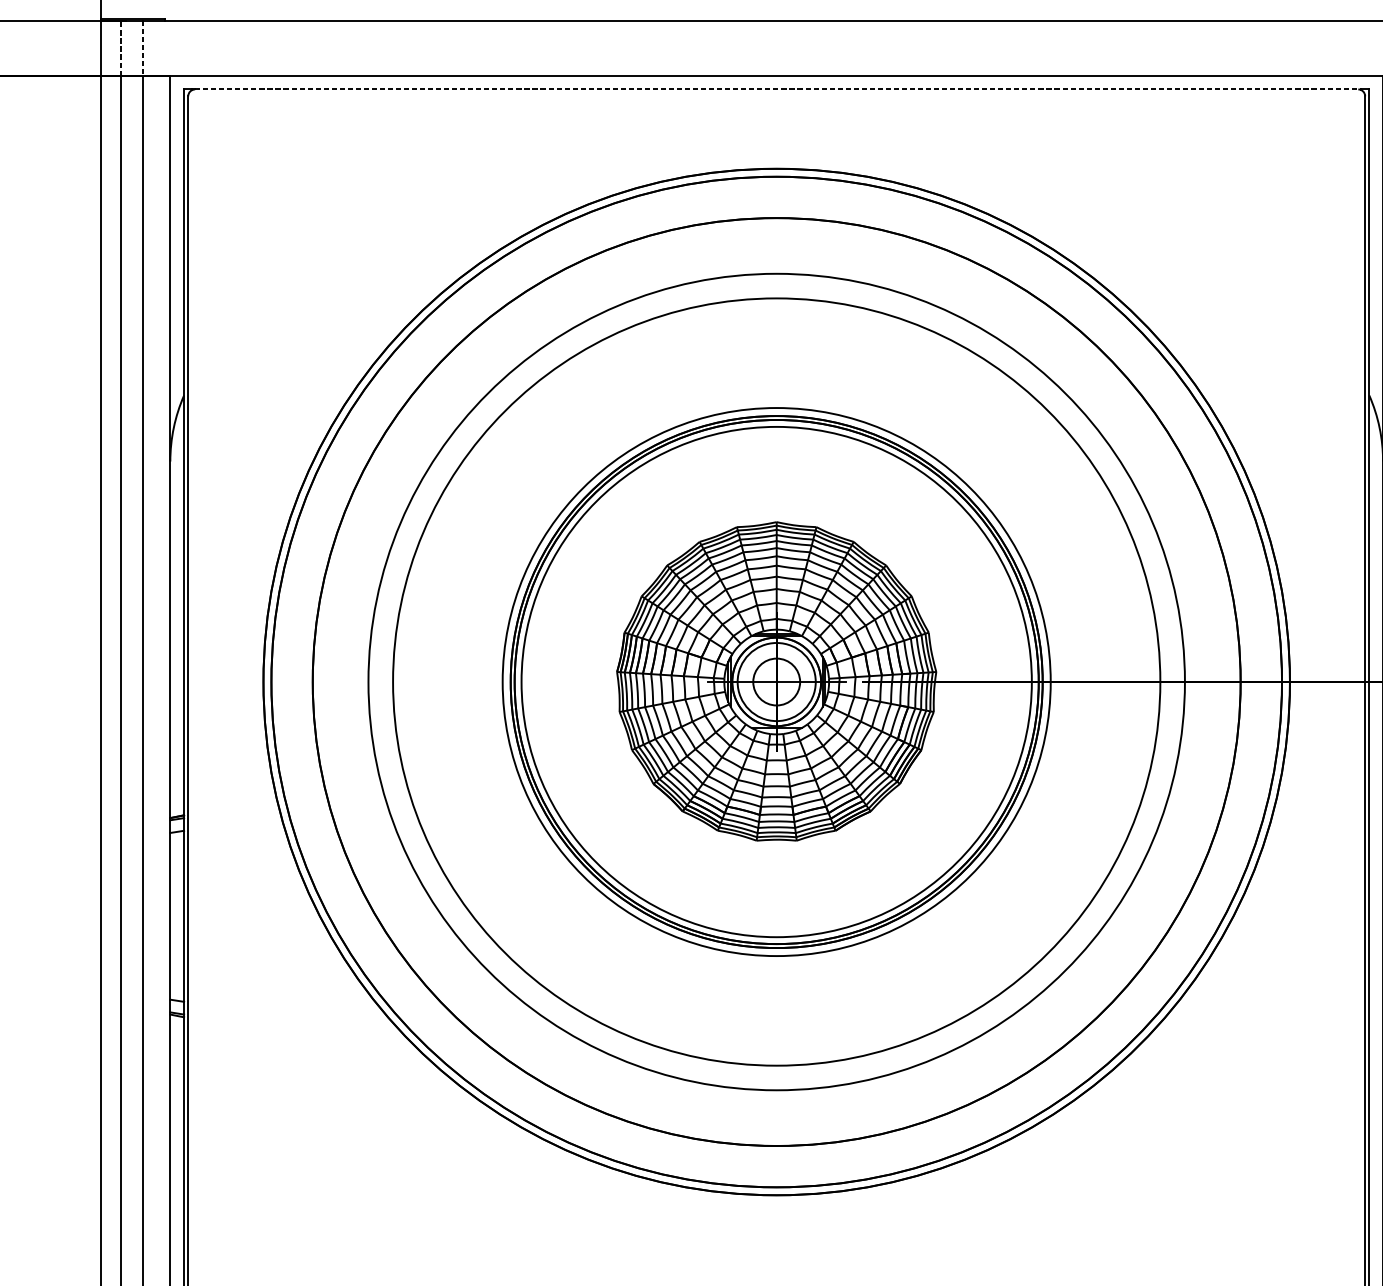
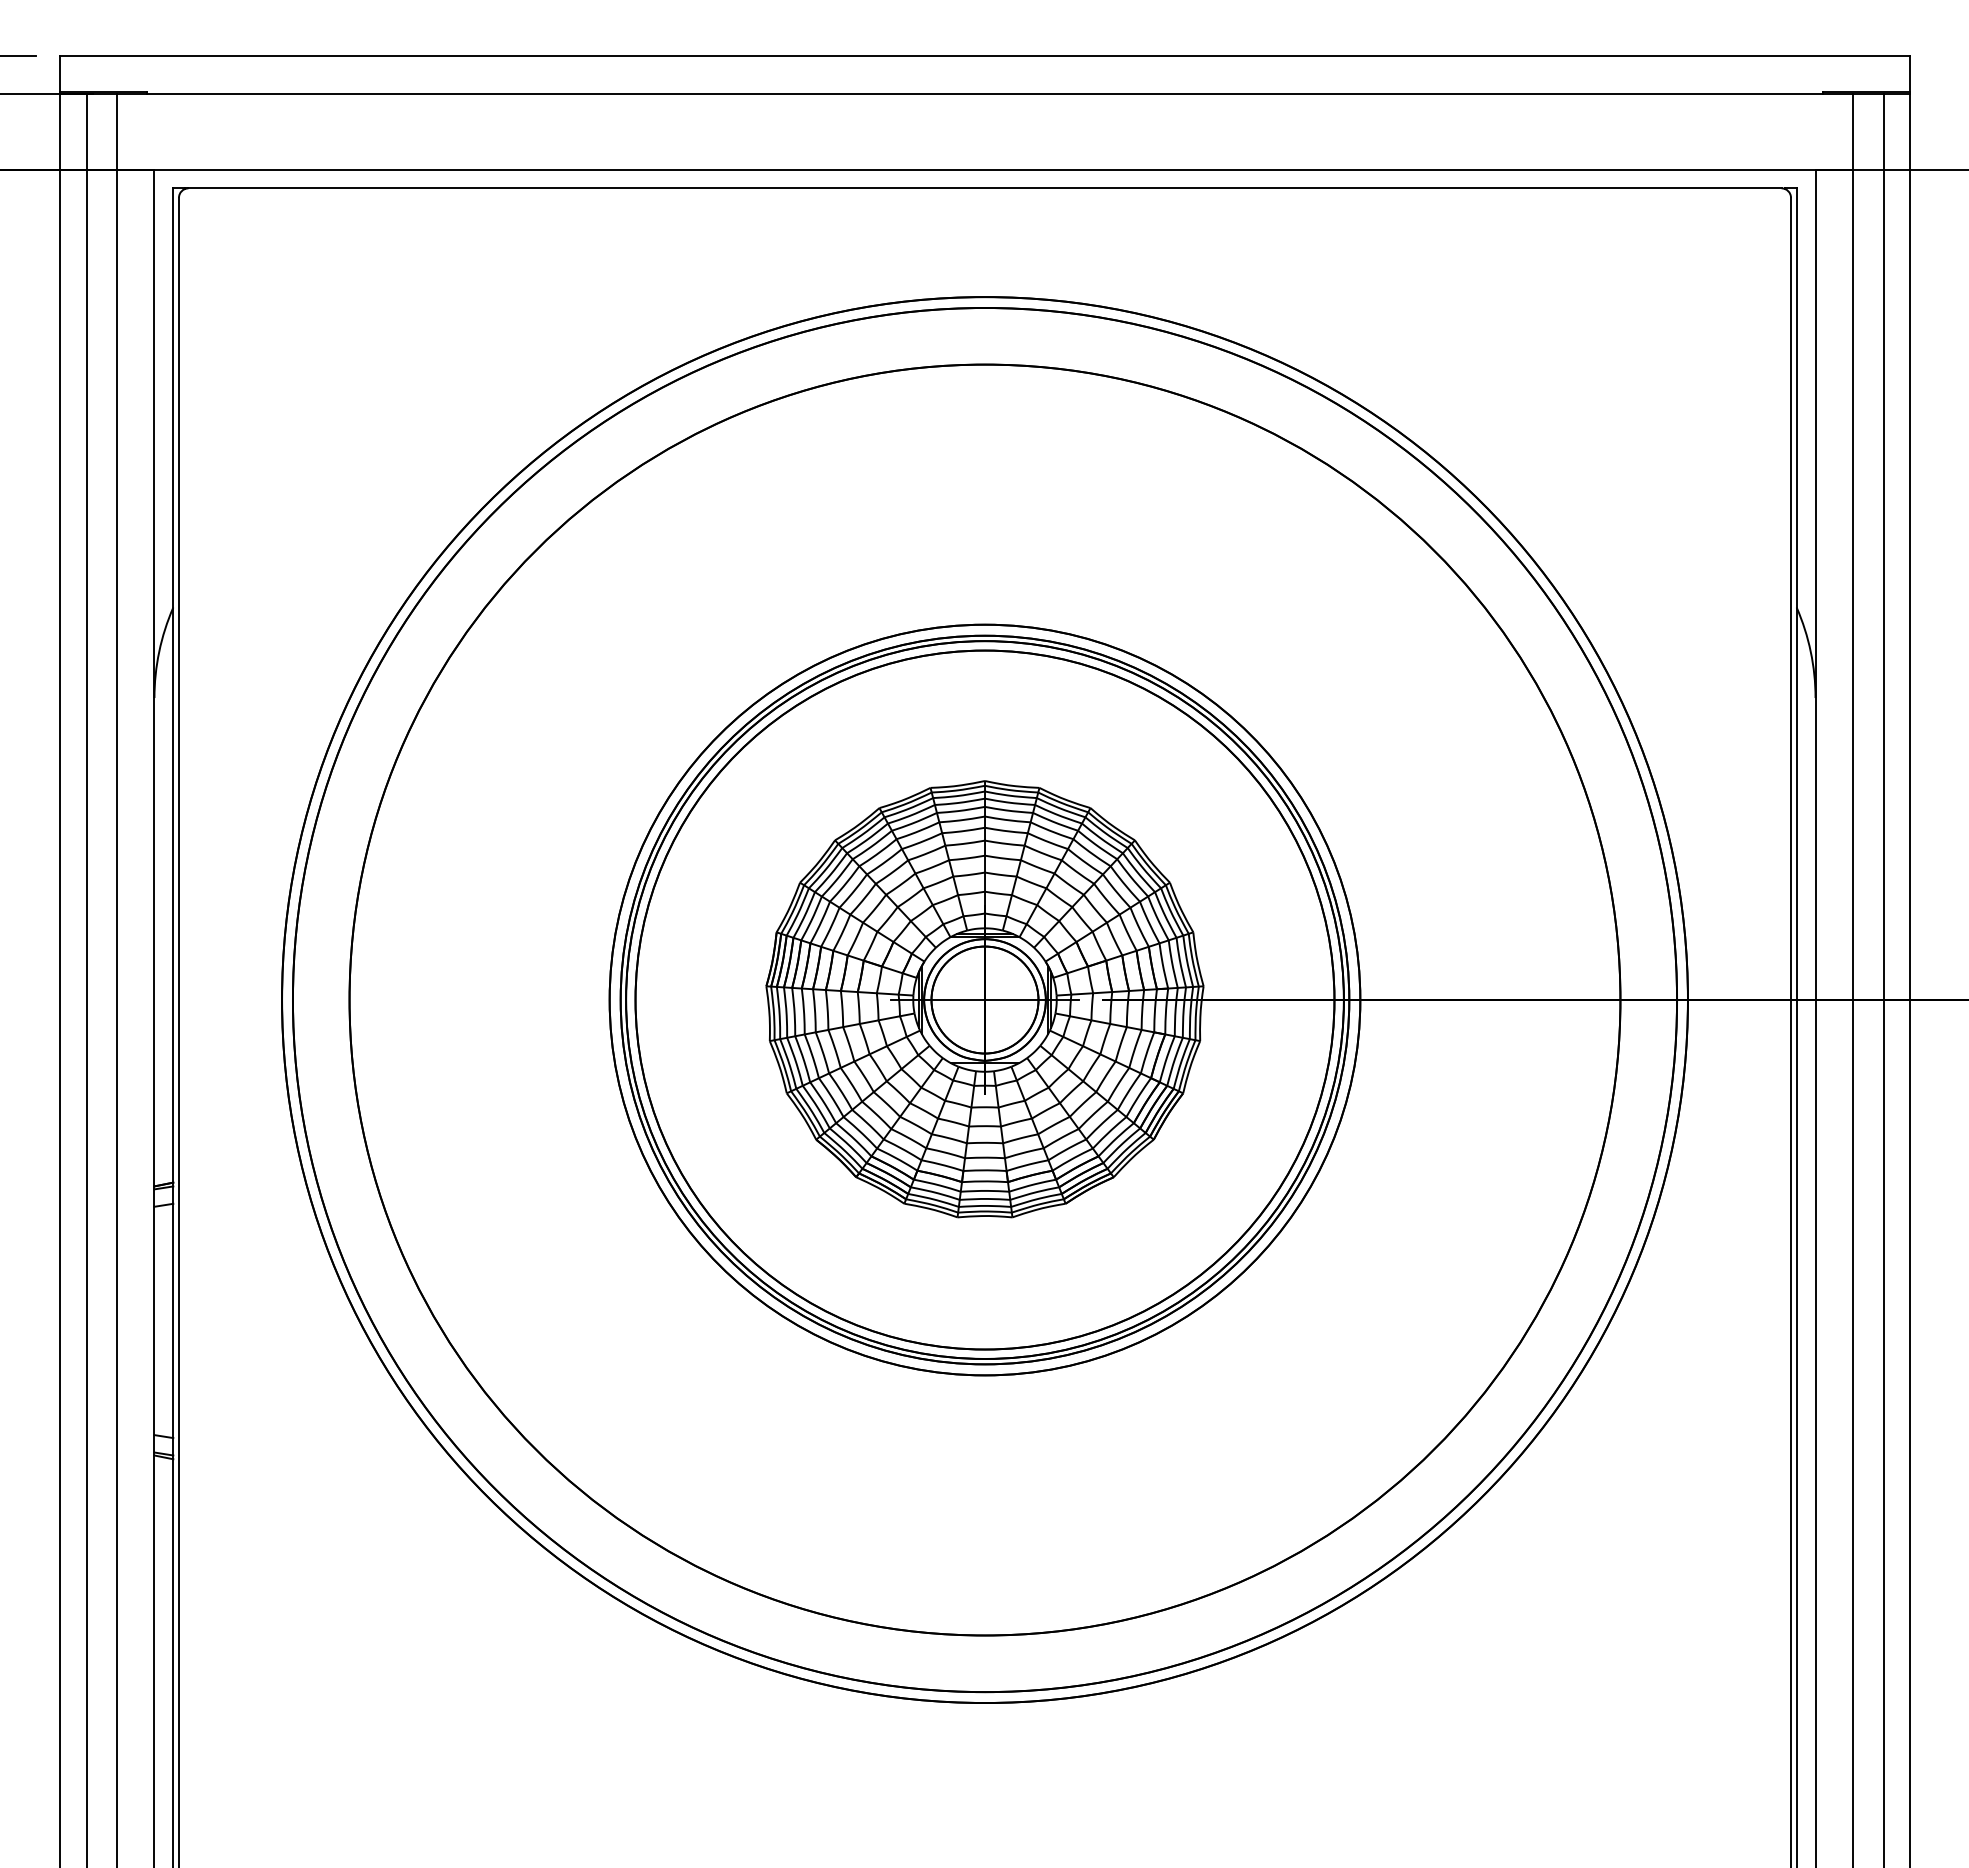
line: (120, 47) -> (86, 131), dashed -> solid
line: (142, 47) -> (116, 131), dashed -> solid
line: (777, 89) -> (985, 188), dashed -> solid
circle: (776, 681) -> (984, 999), size x0.62
circle: (776, 681) -> (984, 999), size x0.71
circle: (776, 681) -> (984, 999), size x1.67

